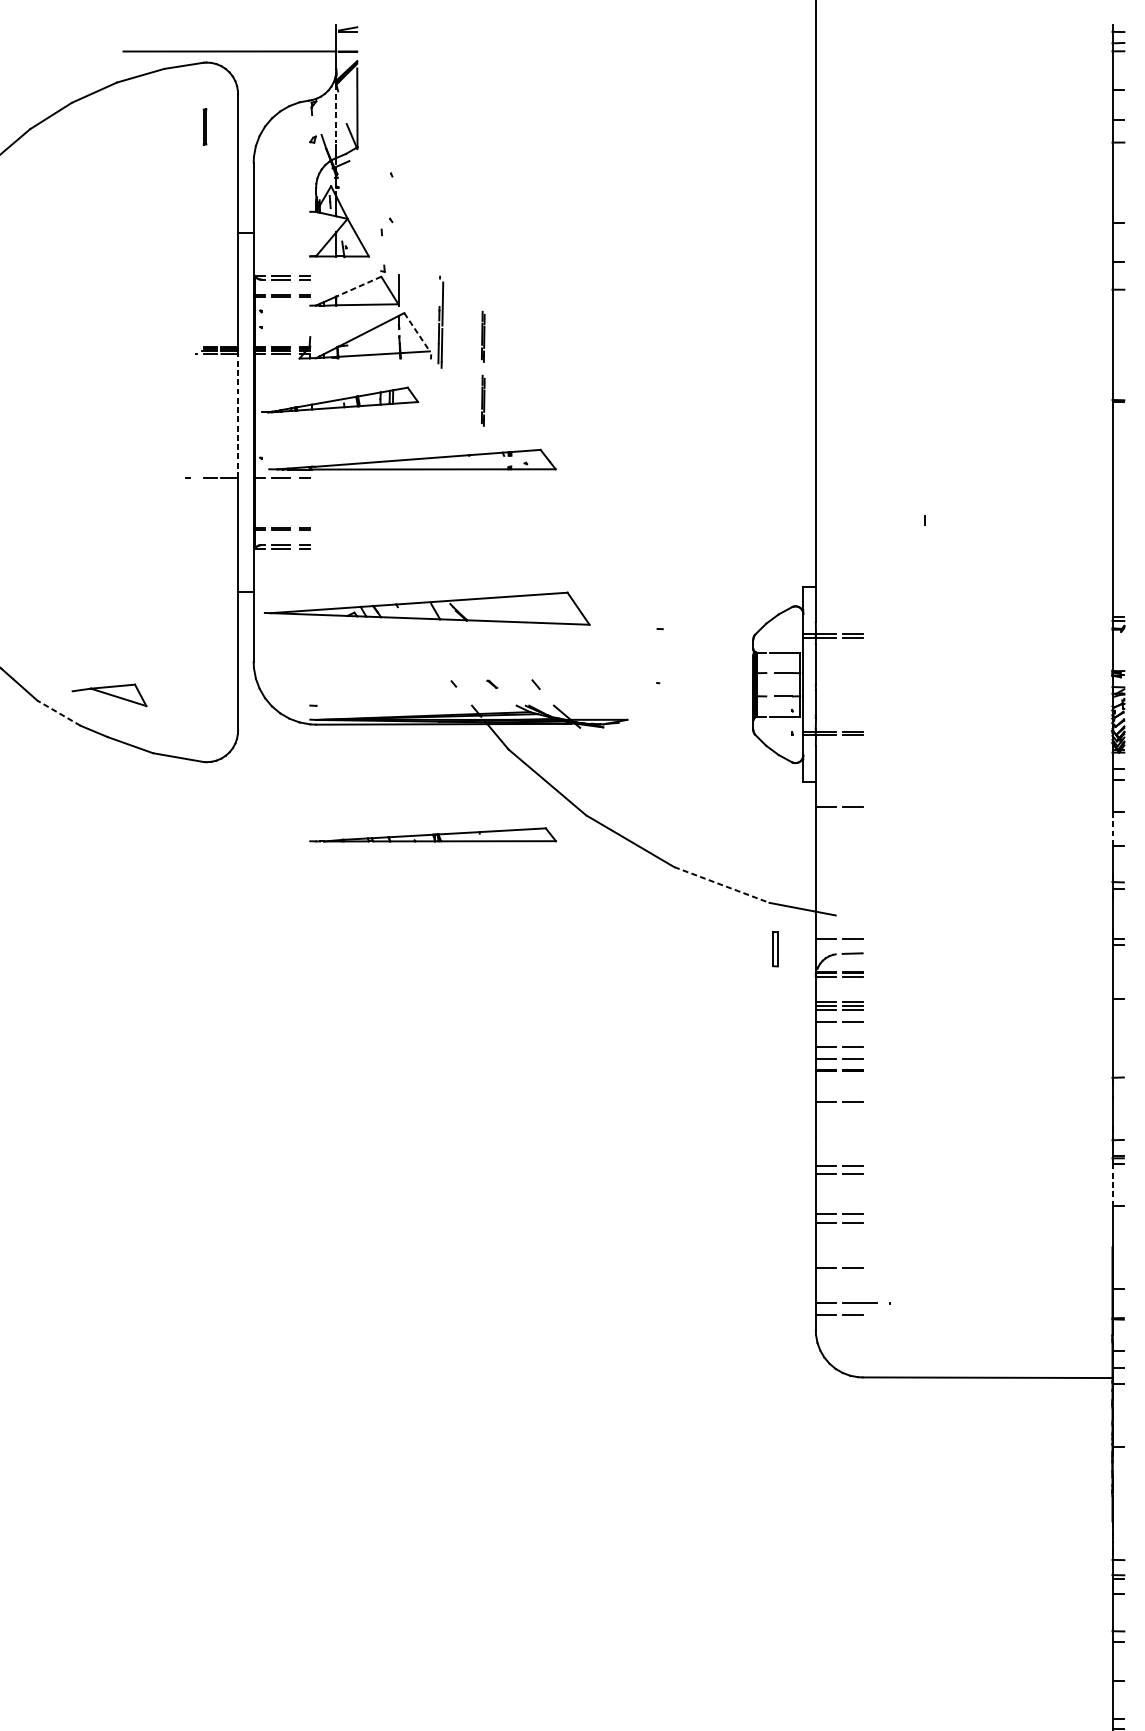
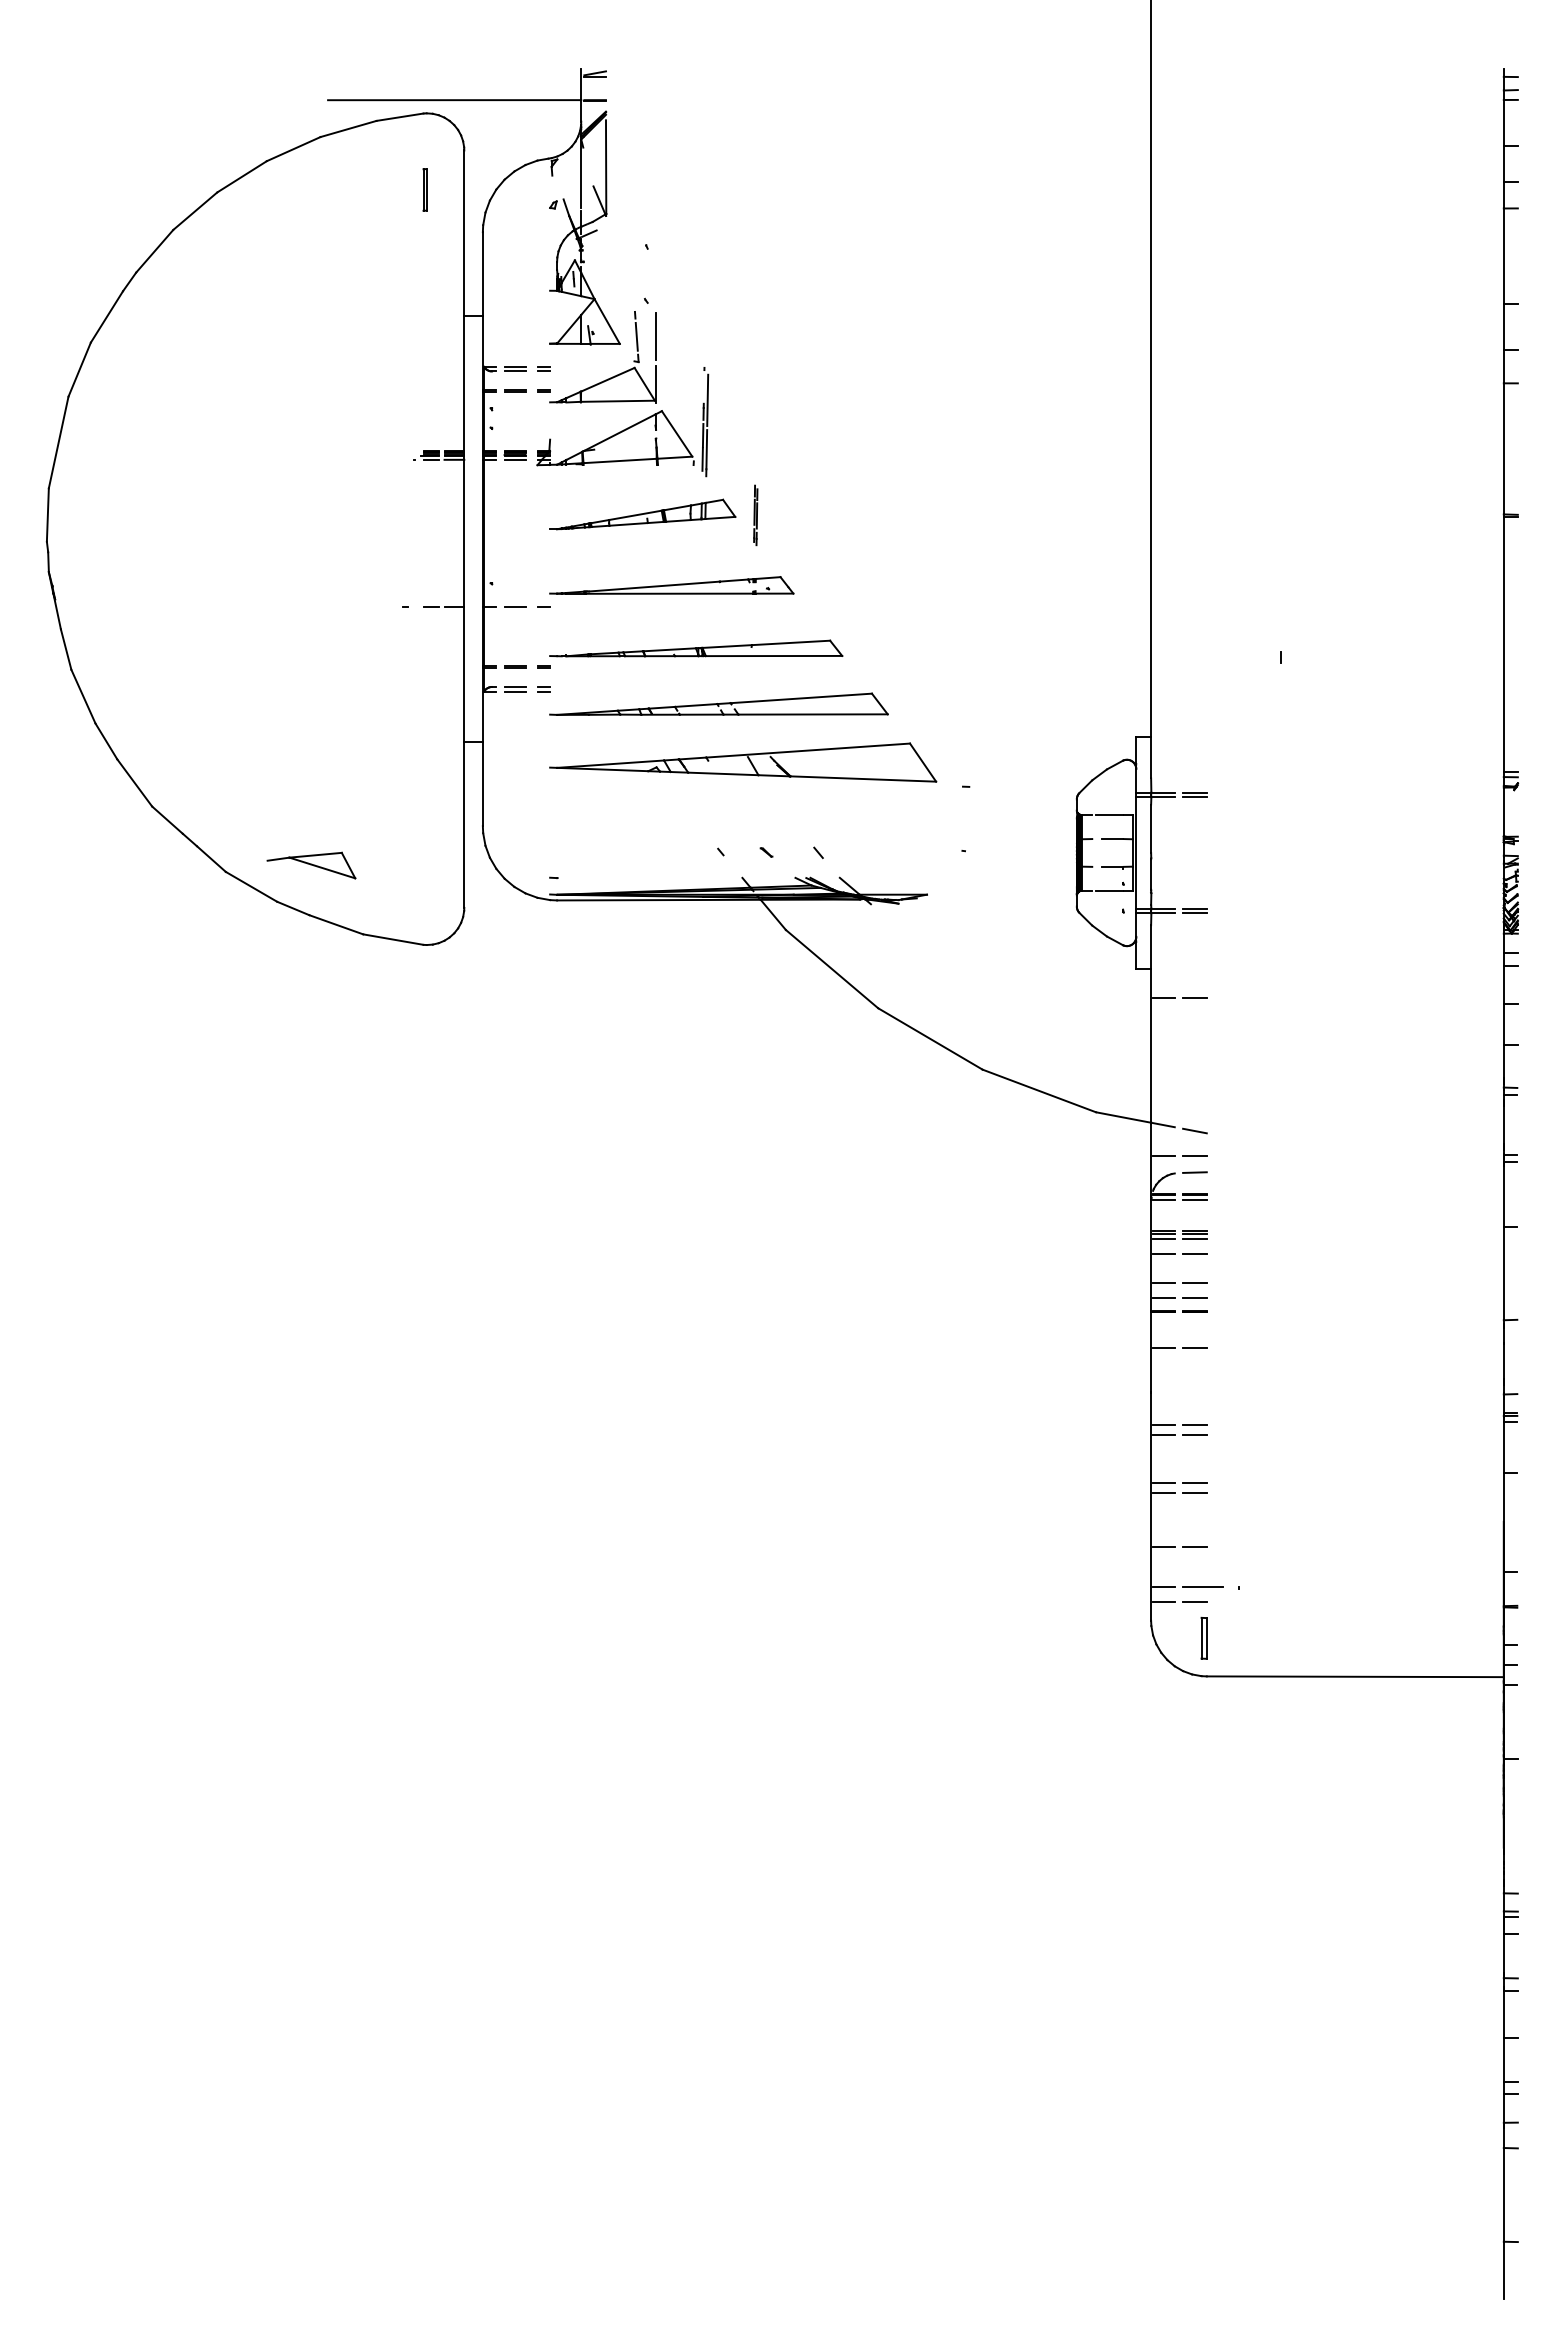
line: (336, 114) -> (581, 174), dashed -> solid
line: (382, 250) -> (636, 336), added
line: (398, 250) -> (655, 336), added
line: (358, 286) -> (607, 379), dashed -> solid
line: (417, 332) -> (677, 434), dashed -> solid
part: (483, 336) -> (755, 439), removed
part: (340, 400) -> (642, 514), moved
line: (238, 416) -> (464, 533), dashed -> solid
part: (412, 459) -> (671, 585), size x0.71
part: (451, 559) -> (718, 703), added
part: (427, 608) -> (743, 762), moved
line: (59, 712) -> (251, 886), dashed -> solid
line: (1112, 829) -> (1503, 1024), dashed -> solid
part: (433, 834) -> (696, 648), moved
line: (721, 884) -> (1039, 1090), dashed -> solid
line: (852, 918) -> (1194, 1130), added
part: (774, 948) -> (1203, 1637), moved
line: (1112, 1185) -> (1503, 1448), dashed -> solid

